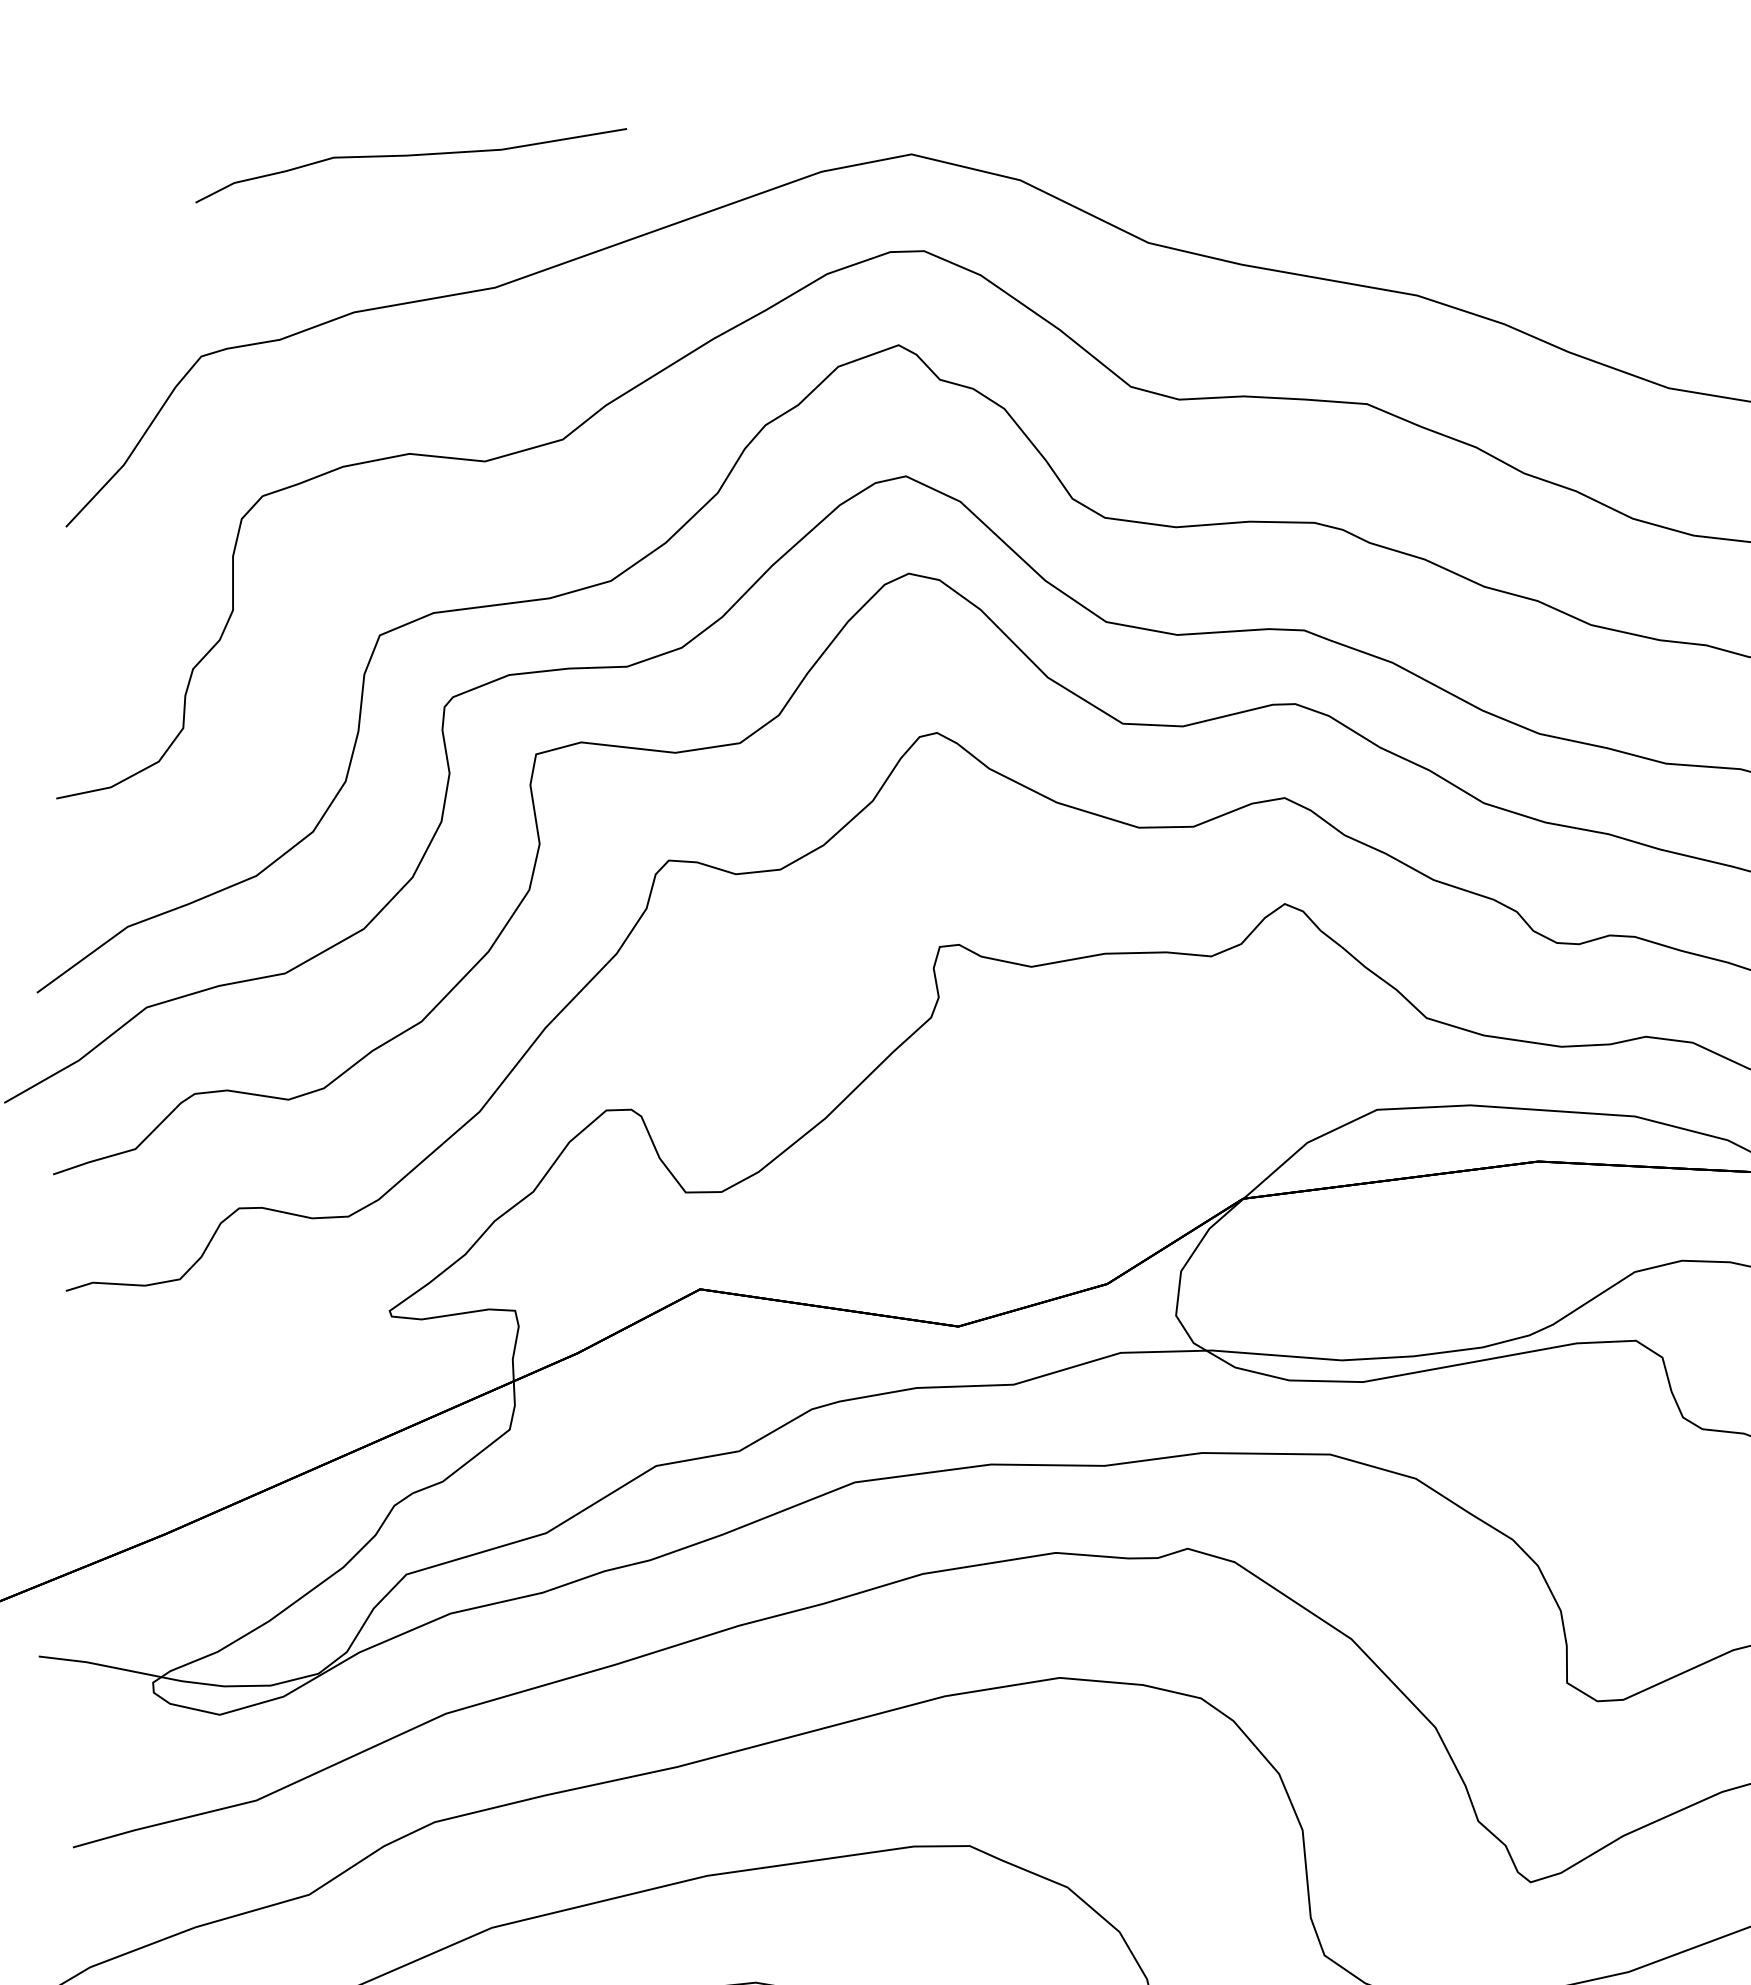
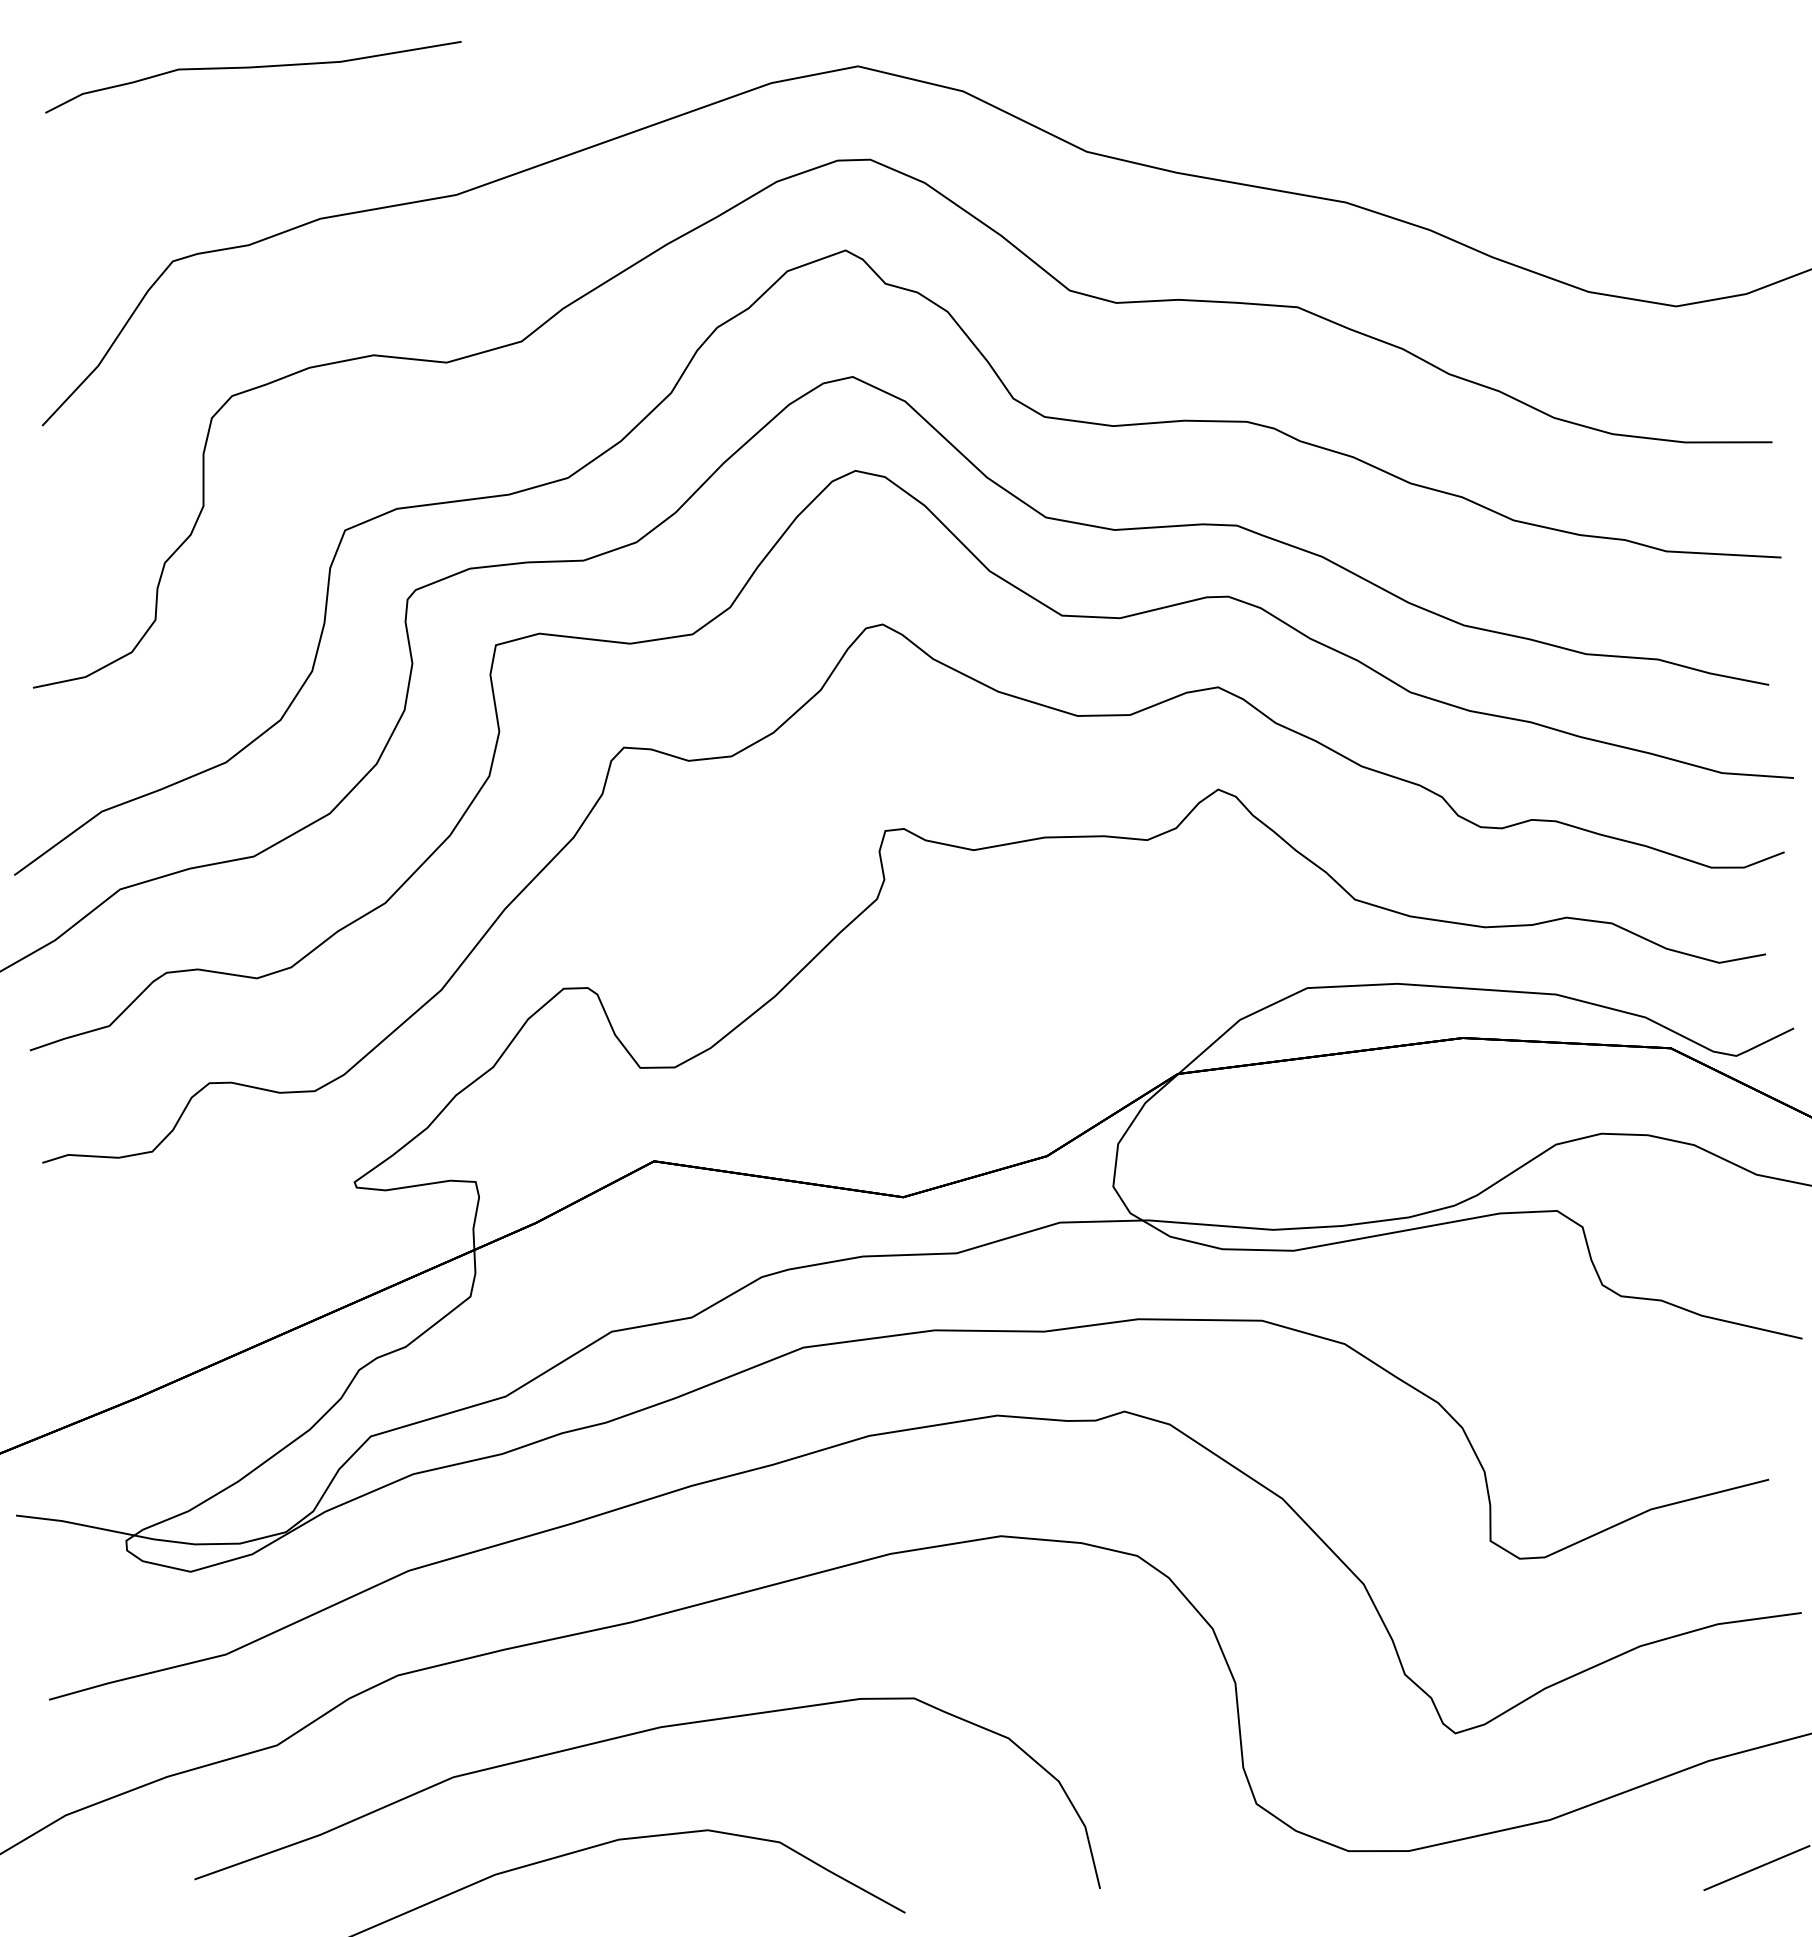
curve: (411, 156) -> (253, 68), moved

